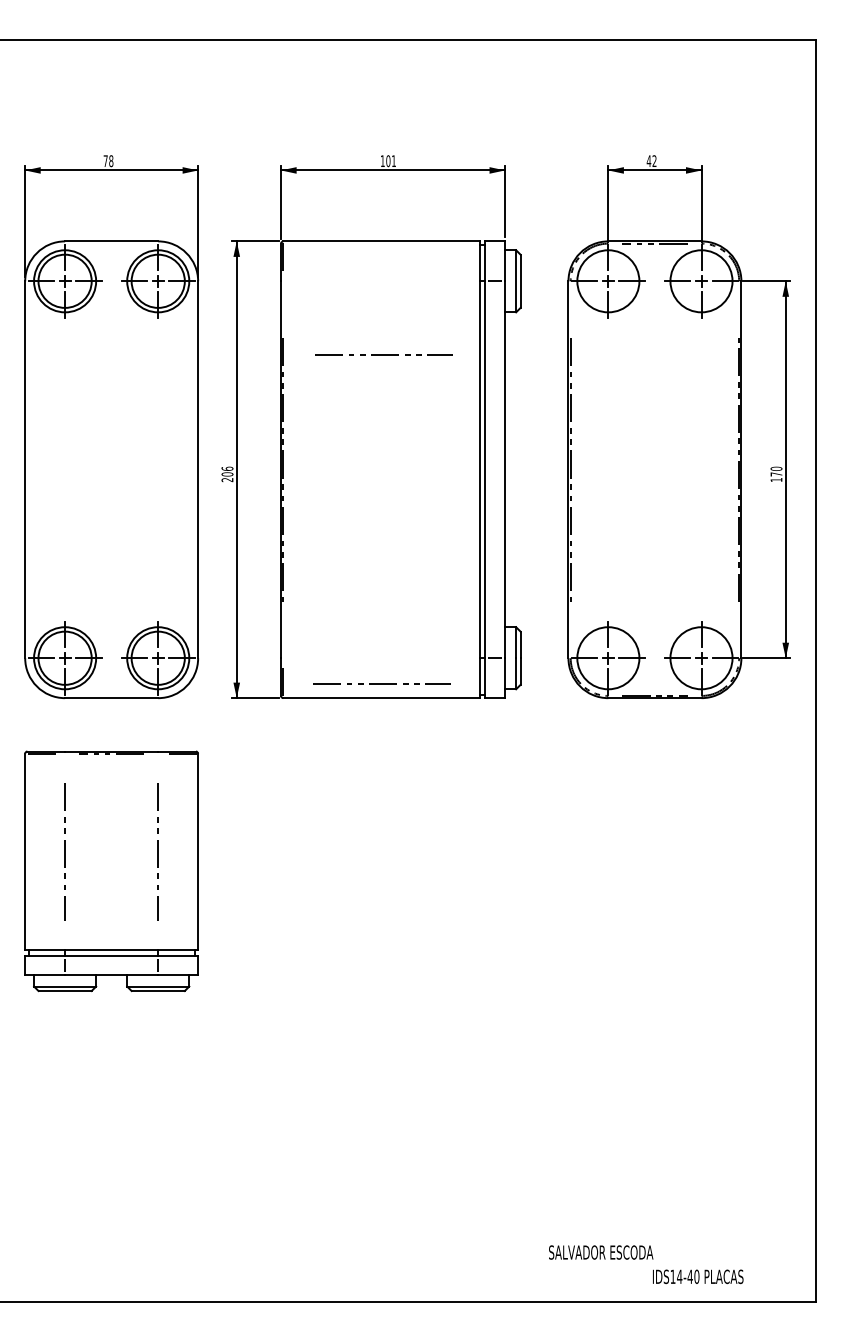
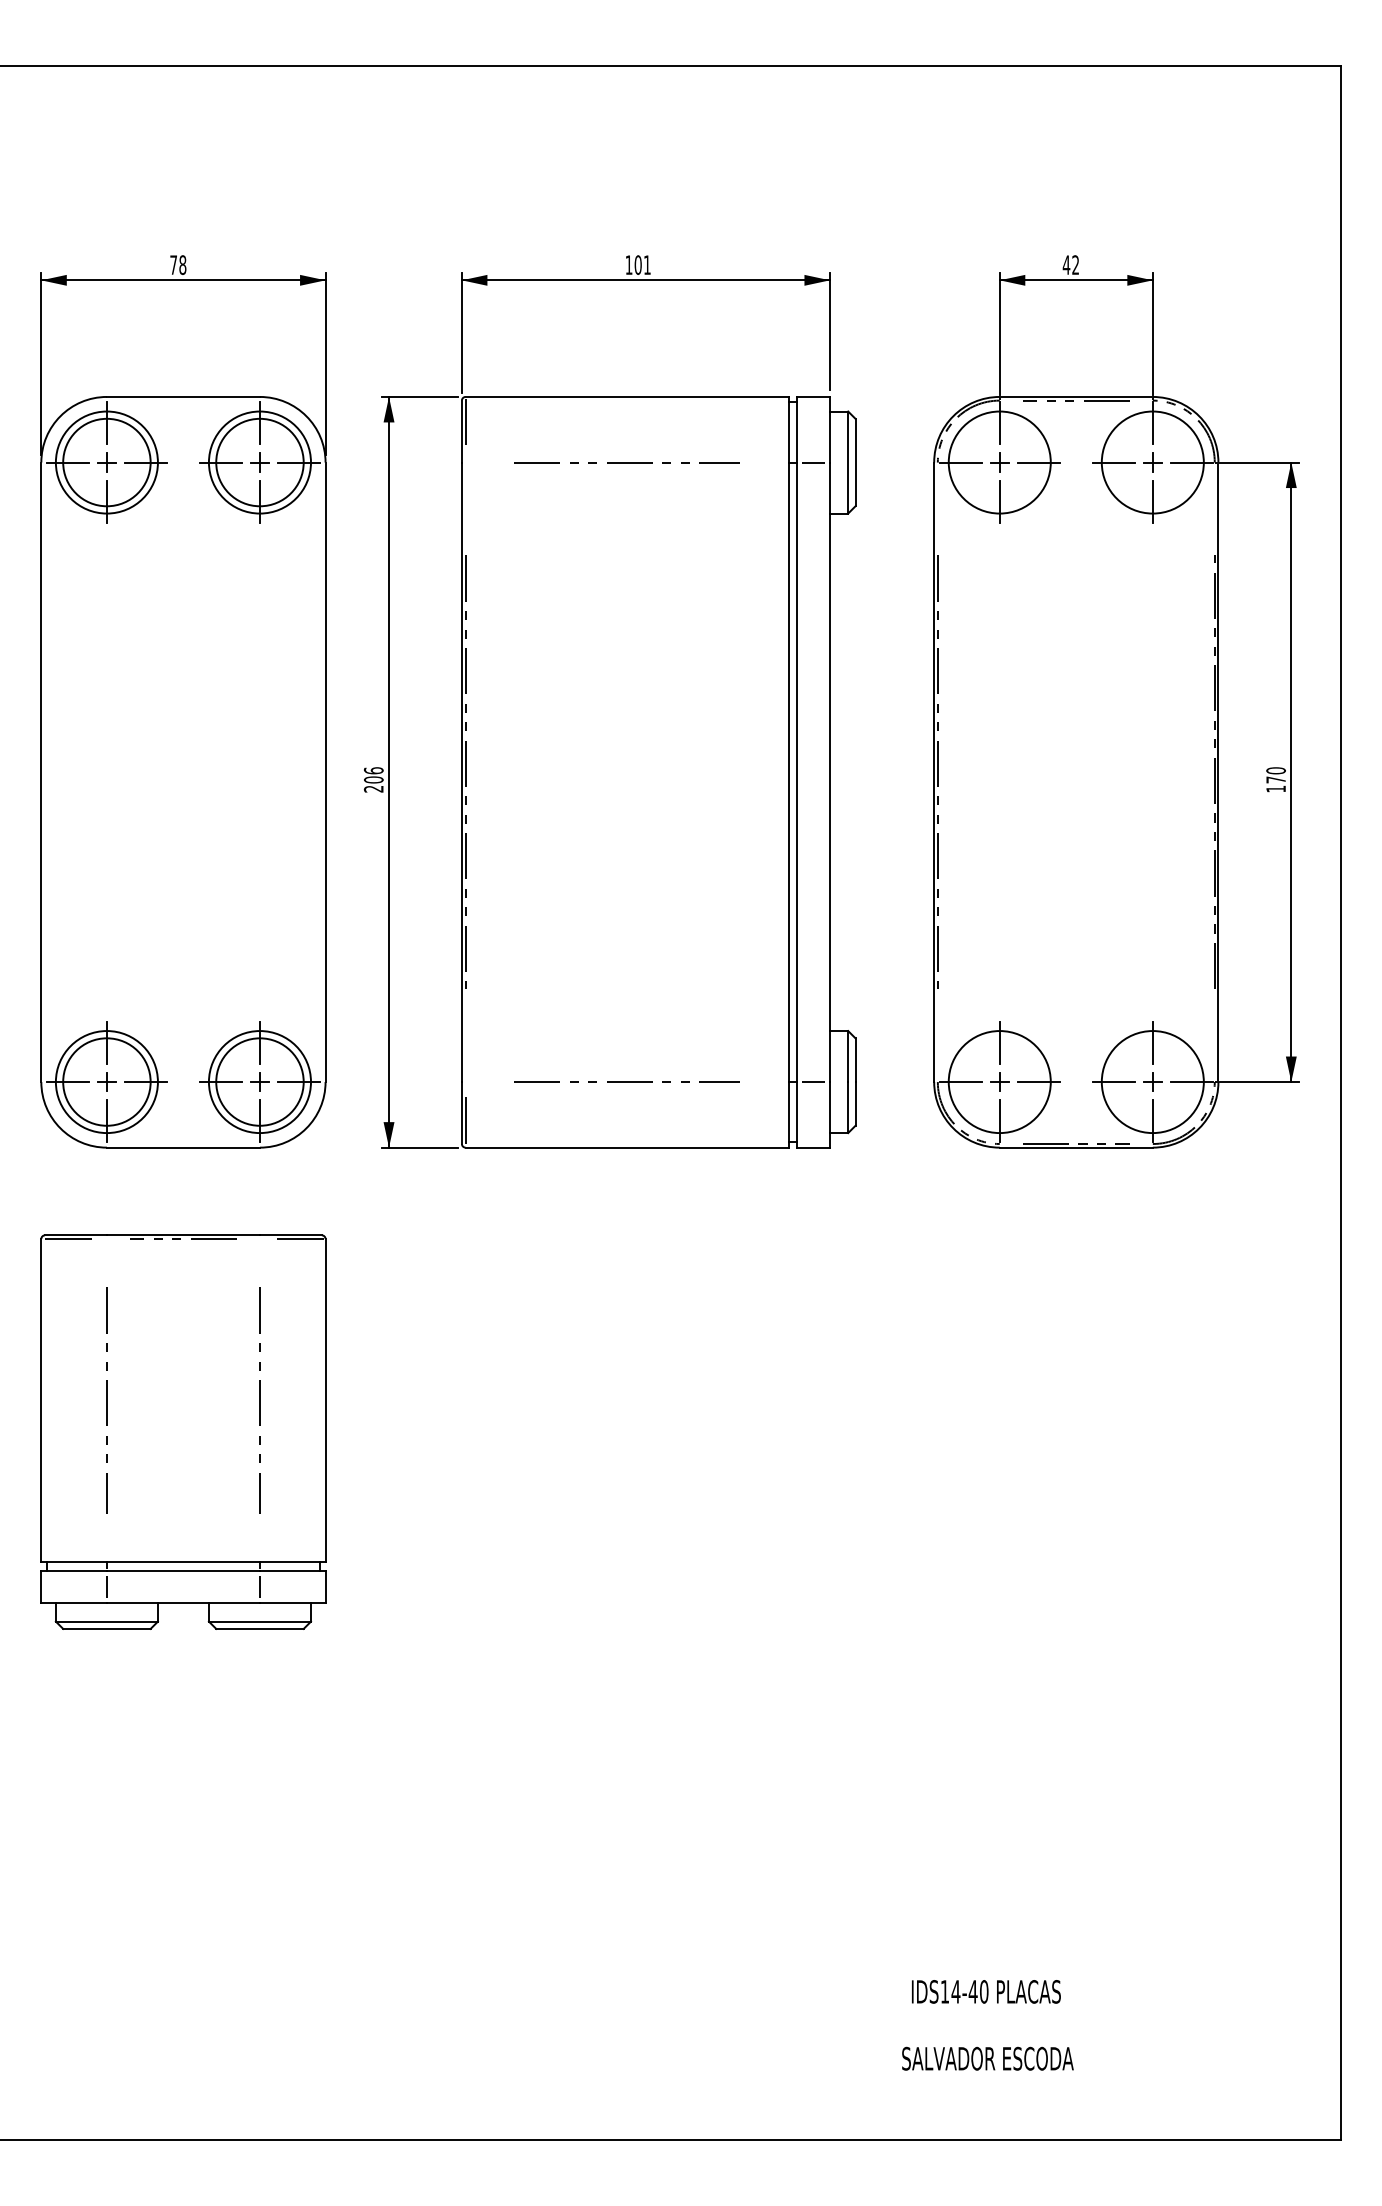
line: (383, 354) -> (626, 461), moved
line: (381, 683) -> (626, 1080), moved
text: (698, 1276) -> (986, 1991), moved

